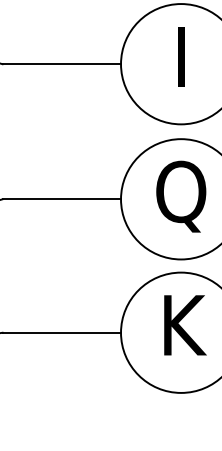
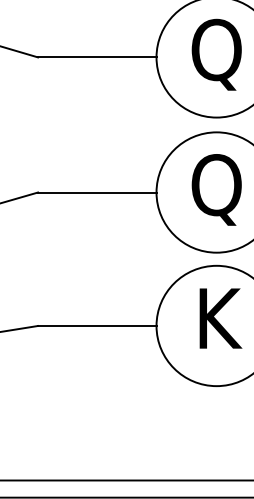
text: (180, 61) -> (216, 54), I -> Q

